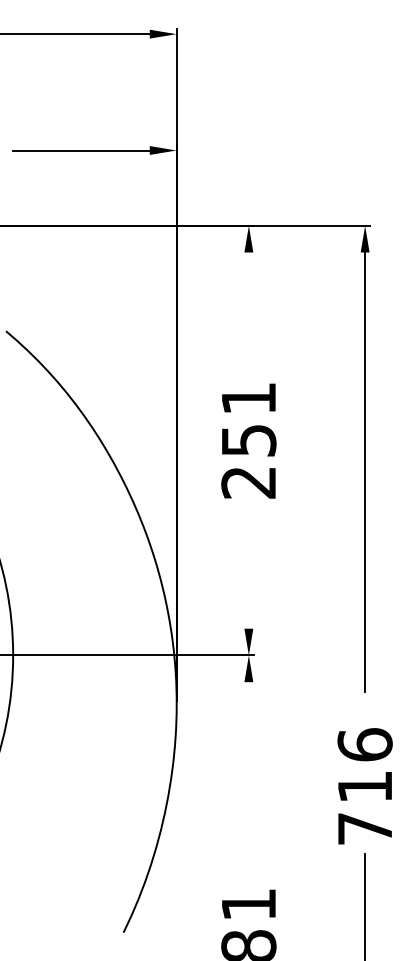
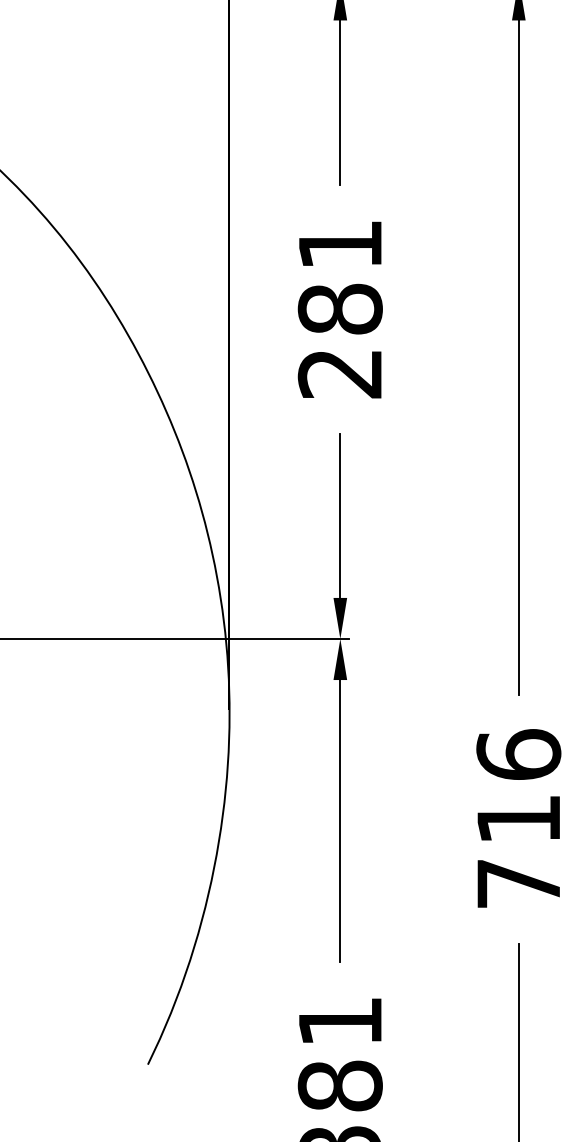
line: (248, 305) -> (339, 101), added
text: (248, 440) -> (339, 309), 251 -> 281
line: (248, 574) -> (339, 514), added
line: (248, 773) -> (339, 820), added
text: (364, 786) -> (517, 818), moved

